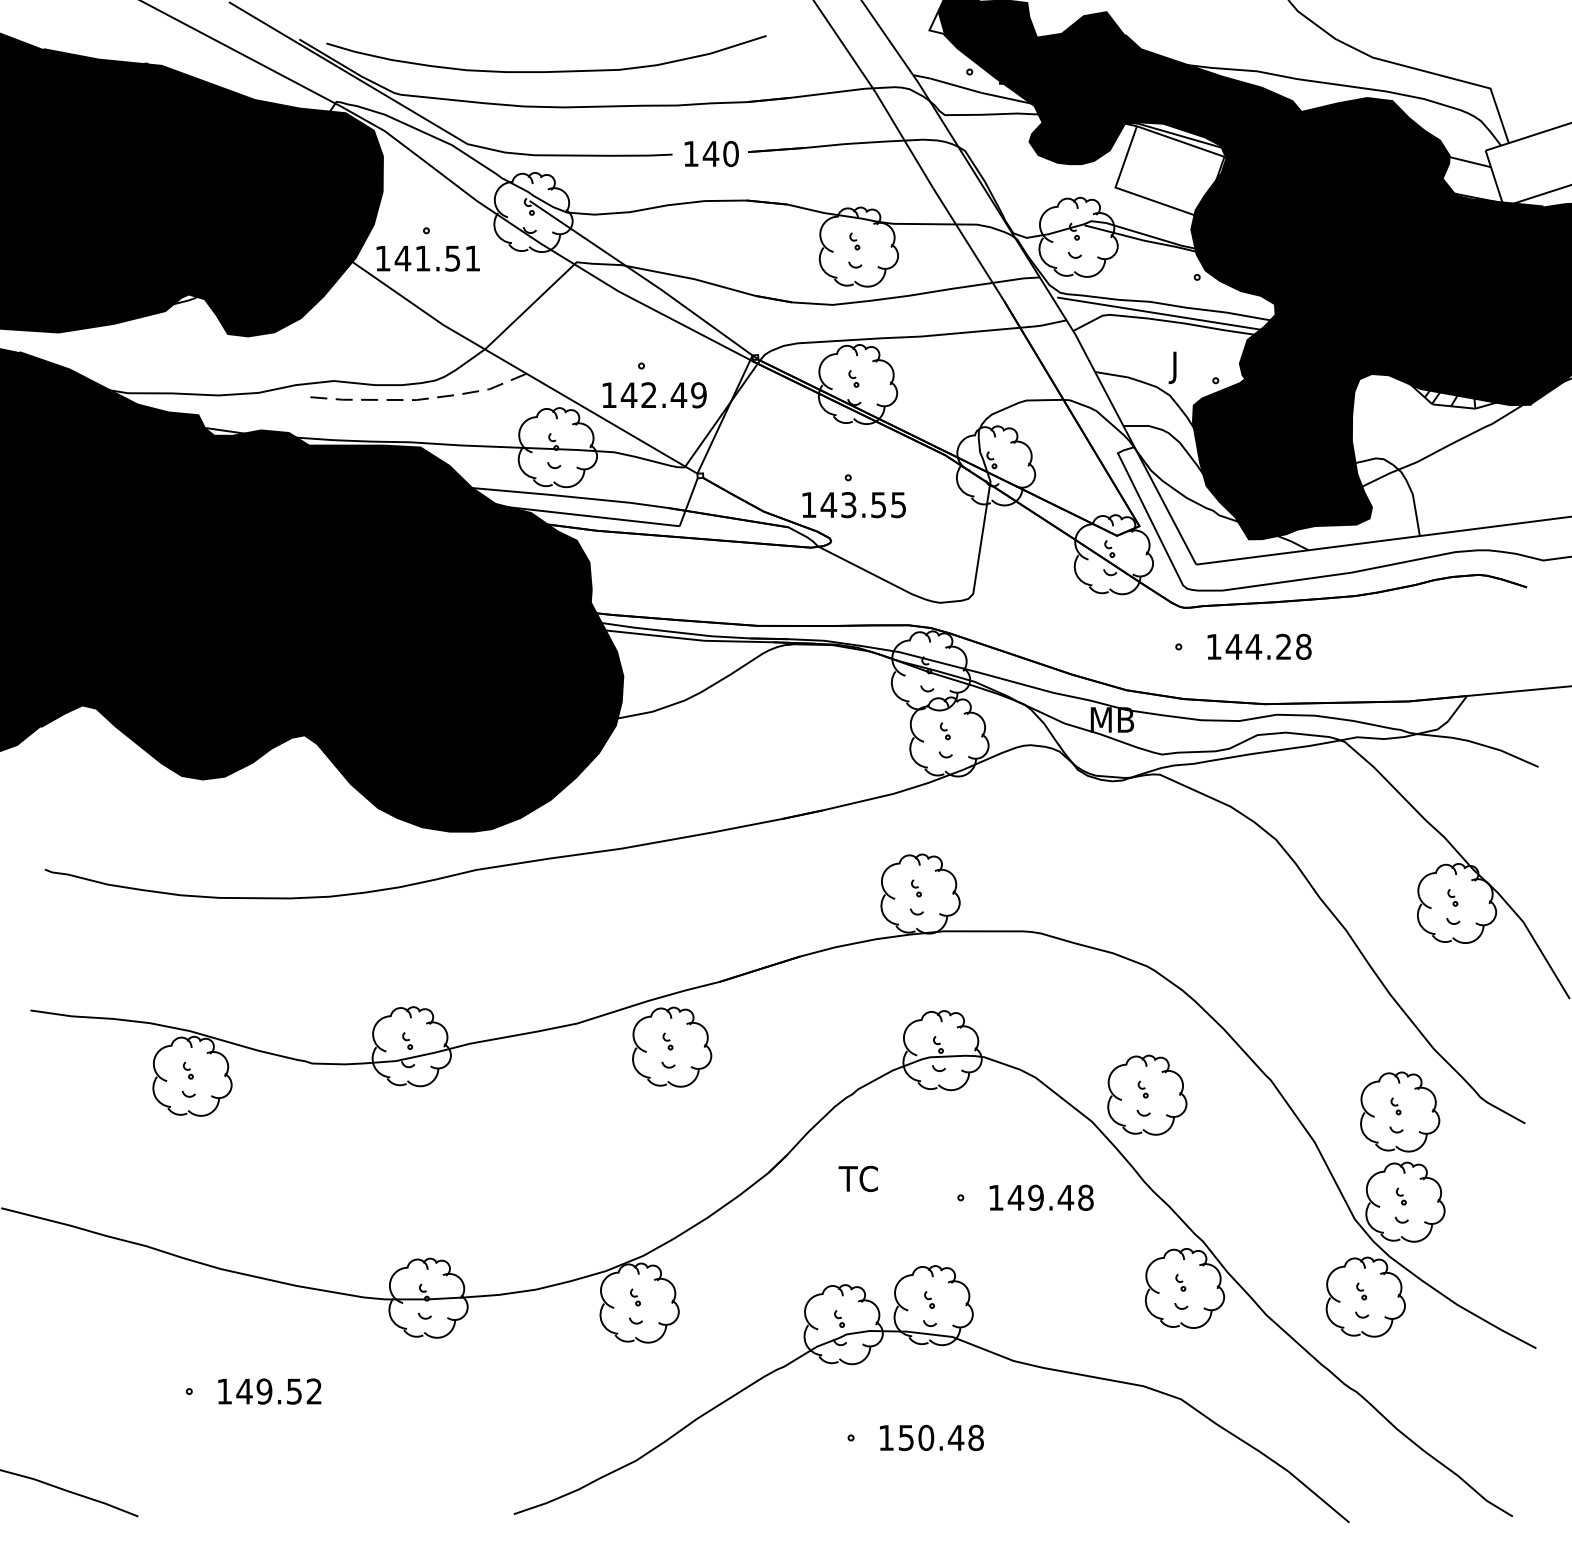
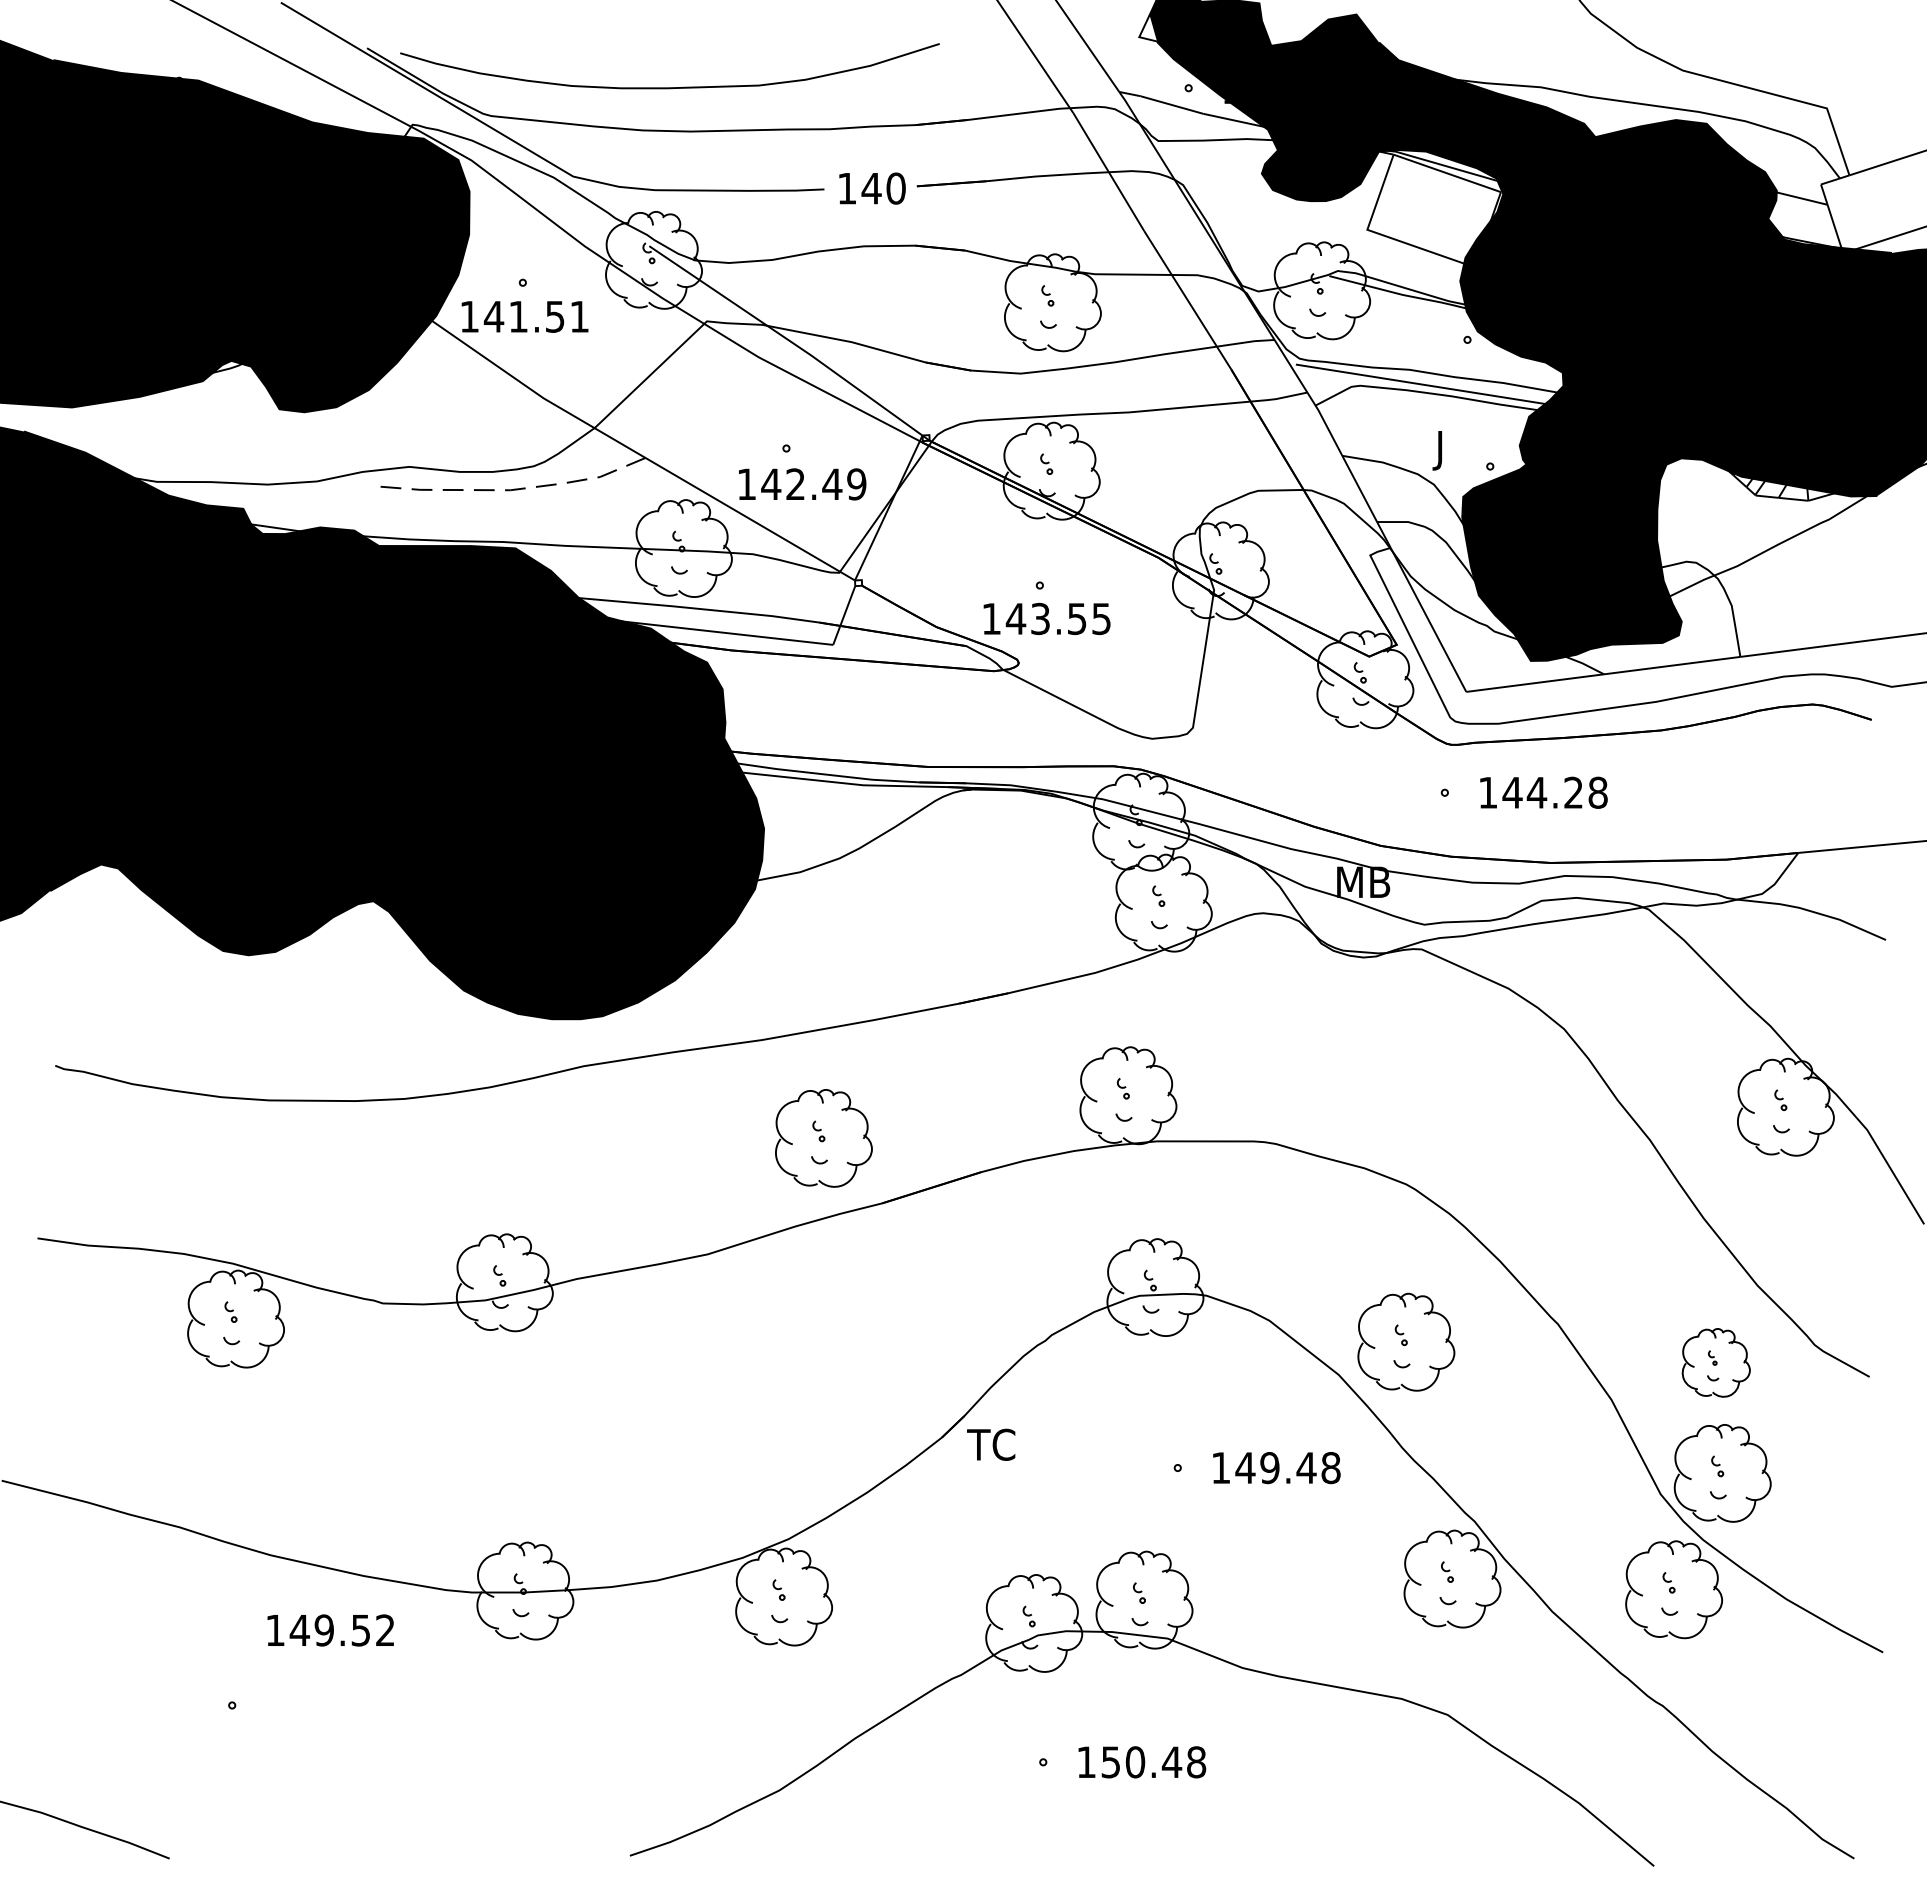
part: (671, 1047) -> (823, 1138), moved
part: (1400, 1111) -> (1716, 1362), size x0.7
text: (858, 1178) -> (991, 1444), moved
text: (269, 1391) -> (330, 1630), moved

